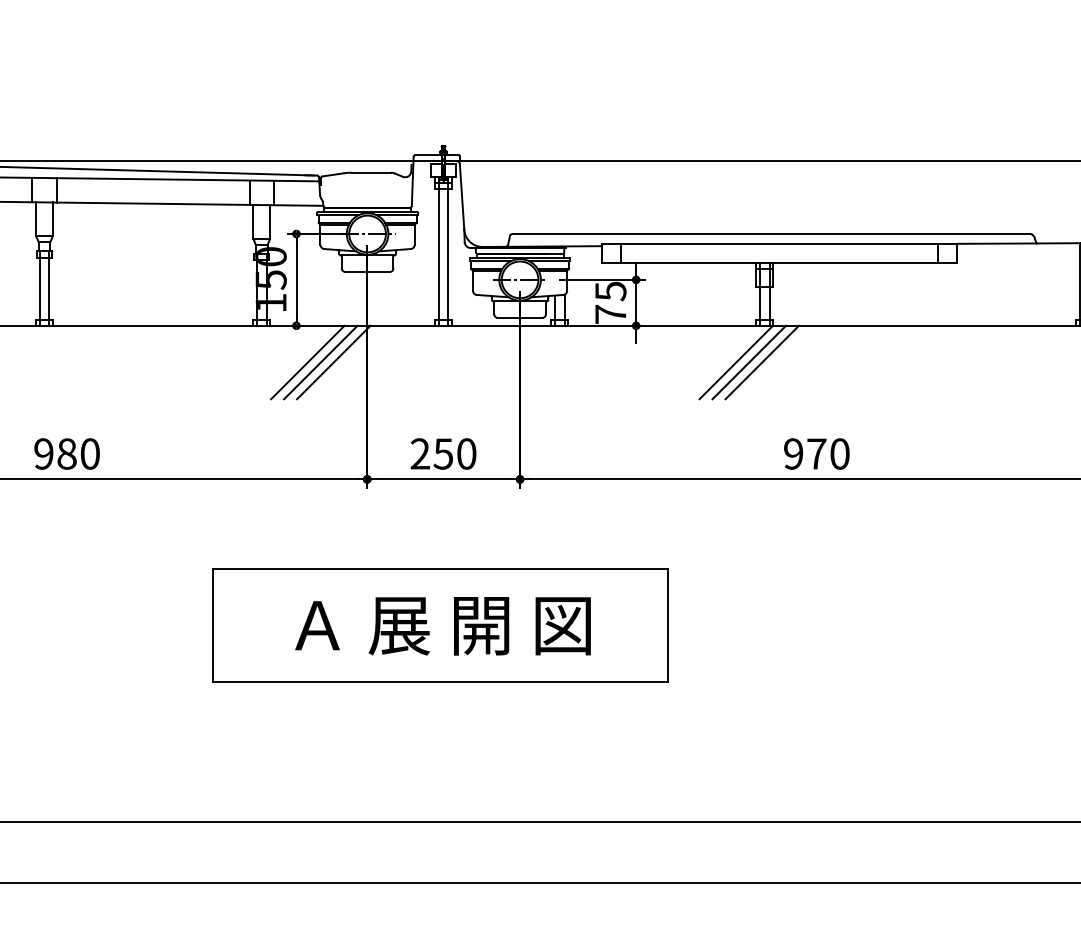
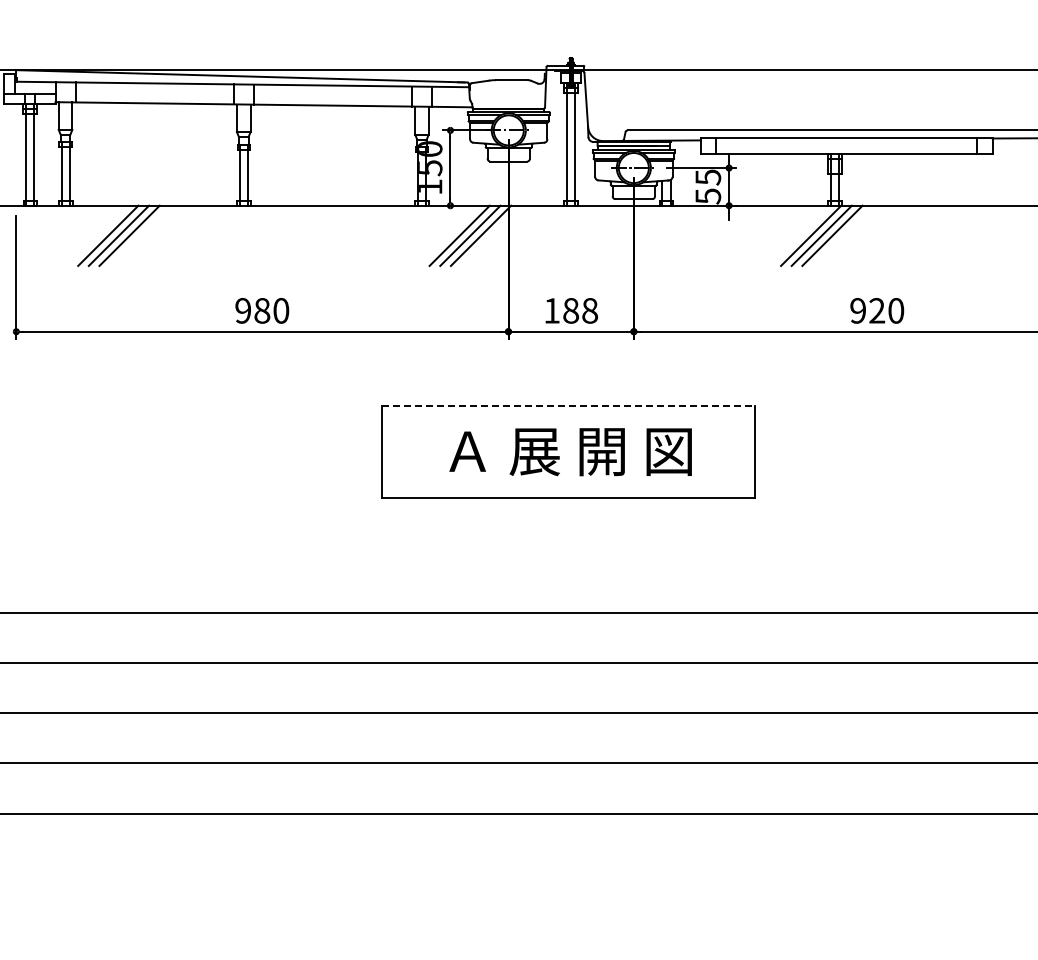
text: (611, 314) -> (708, 196), 75 -> 55
text: (444, 453) -> (571, 310), 250 -> 188
text: (817, 453) -> (877, 310), 970 -> 920
line: (440, 569) -> (568, 405), solid -> dashed

